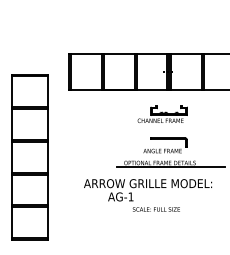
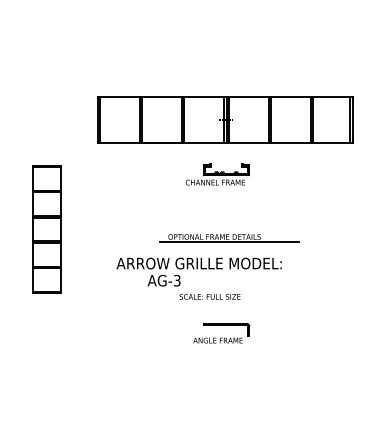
part: (165, 145) -> (221, 333), moved
part: (29, 157) -> (46, 229), size x0.6
text: (131, 196) -> (177, 280), AG-1 -> AG-3

